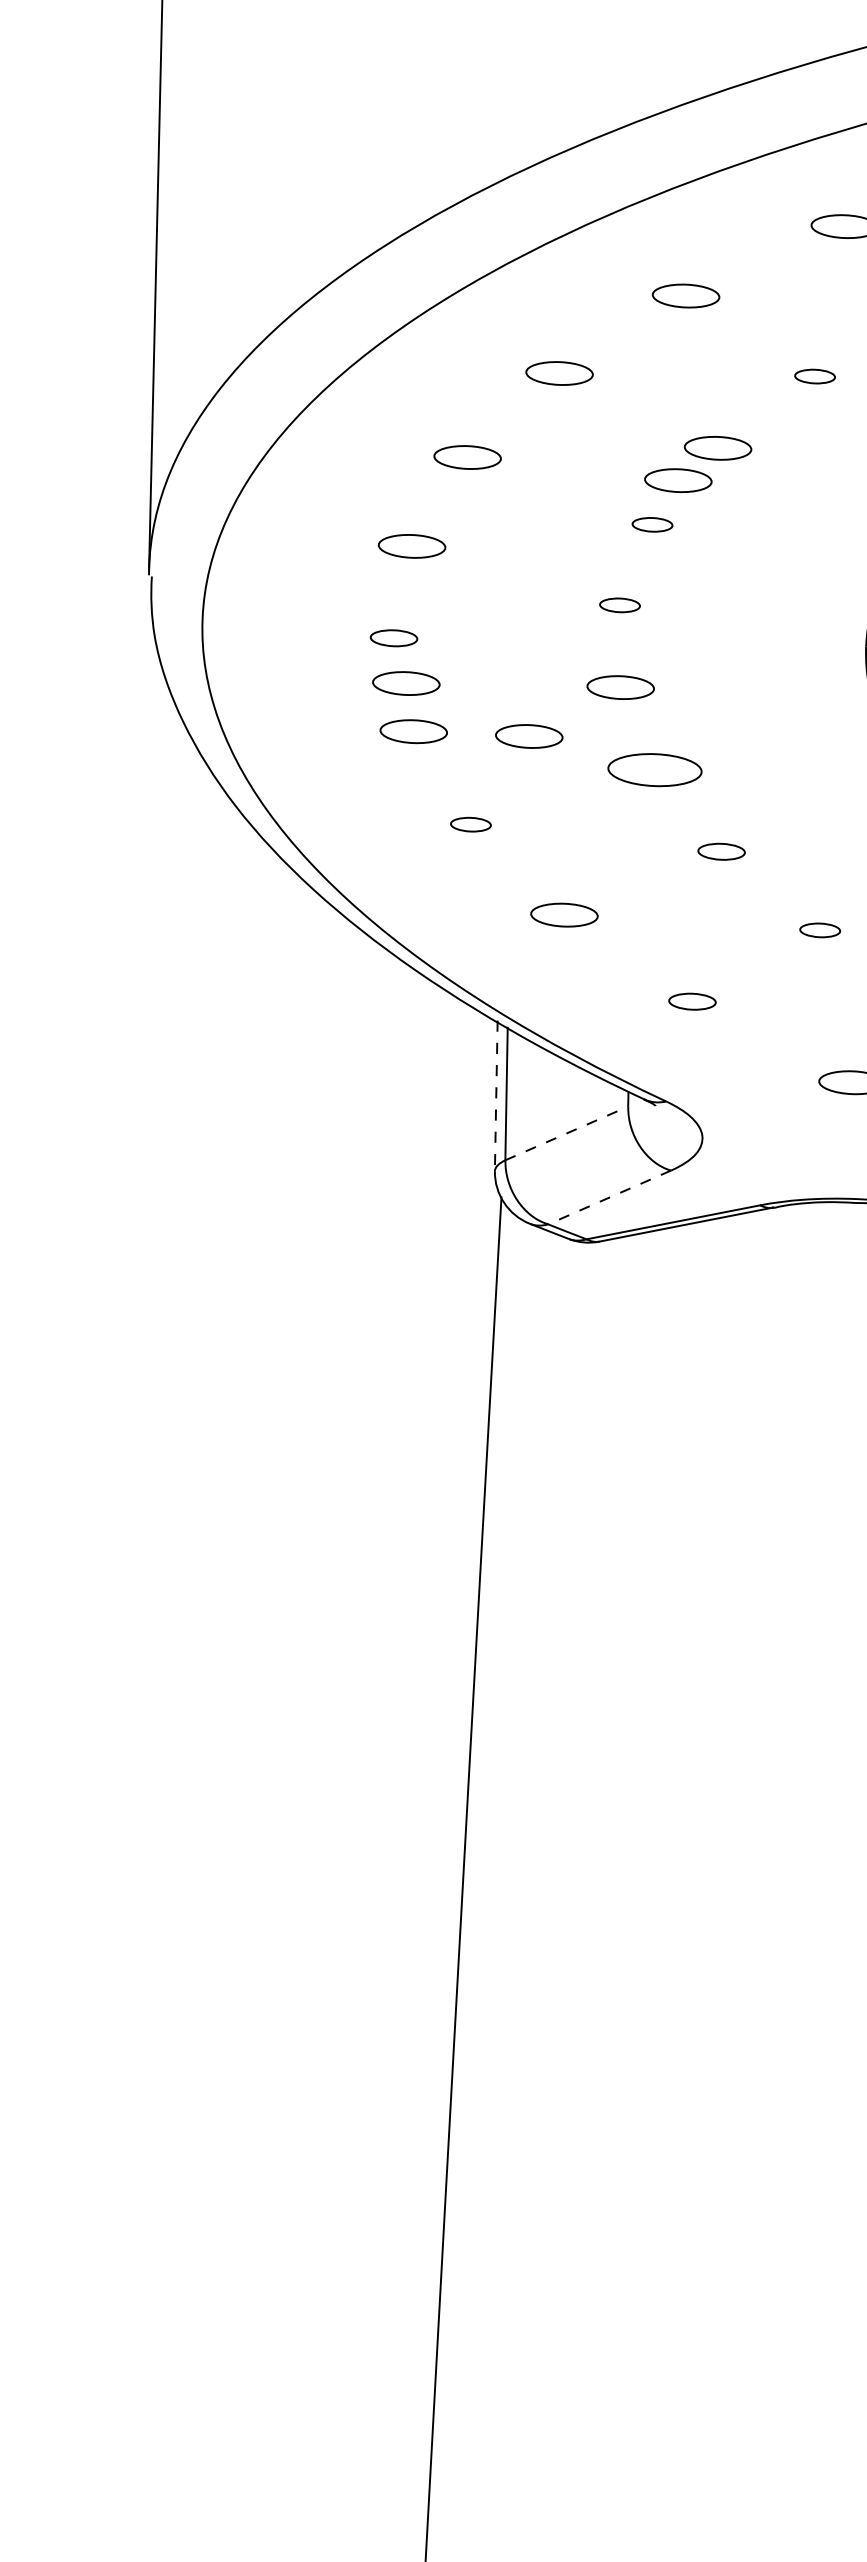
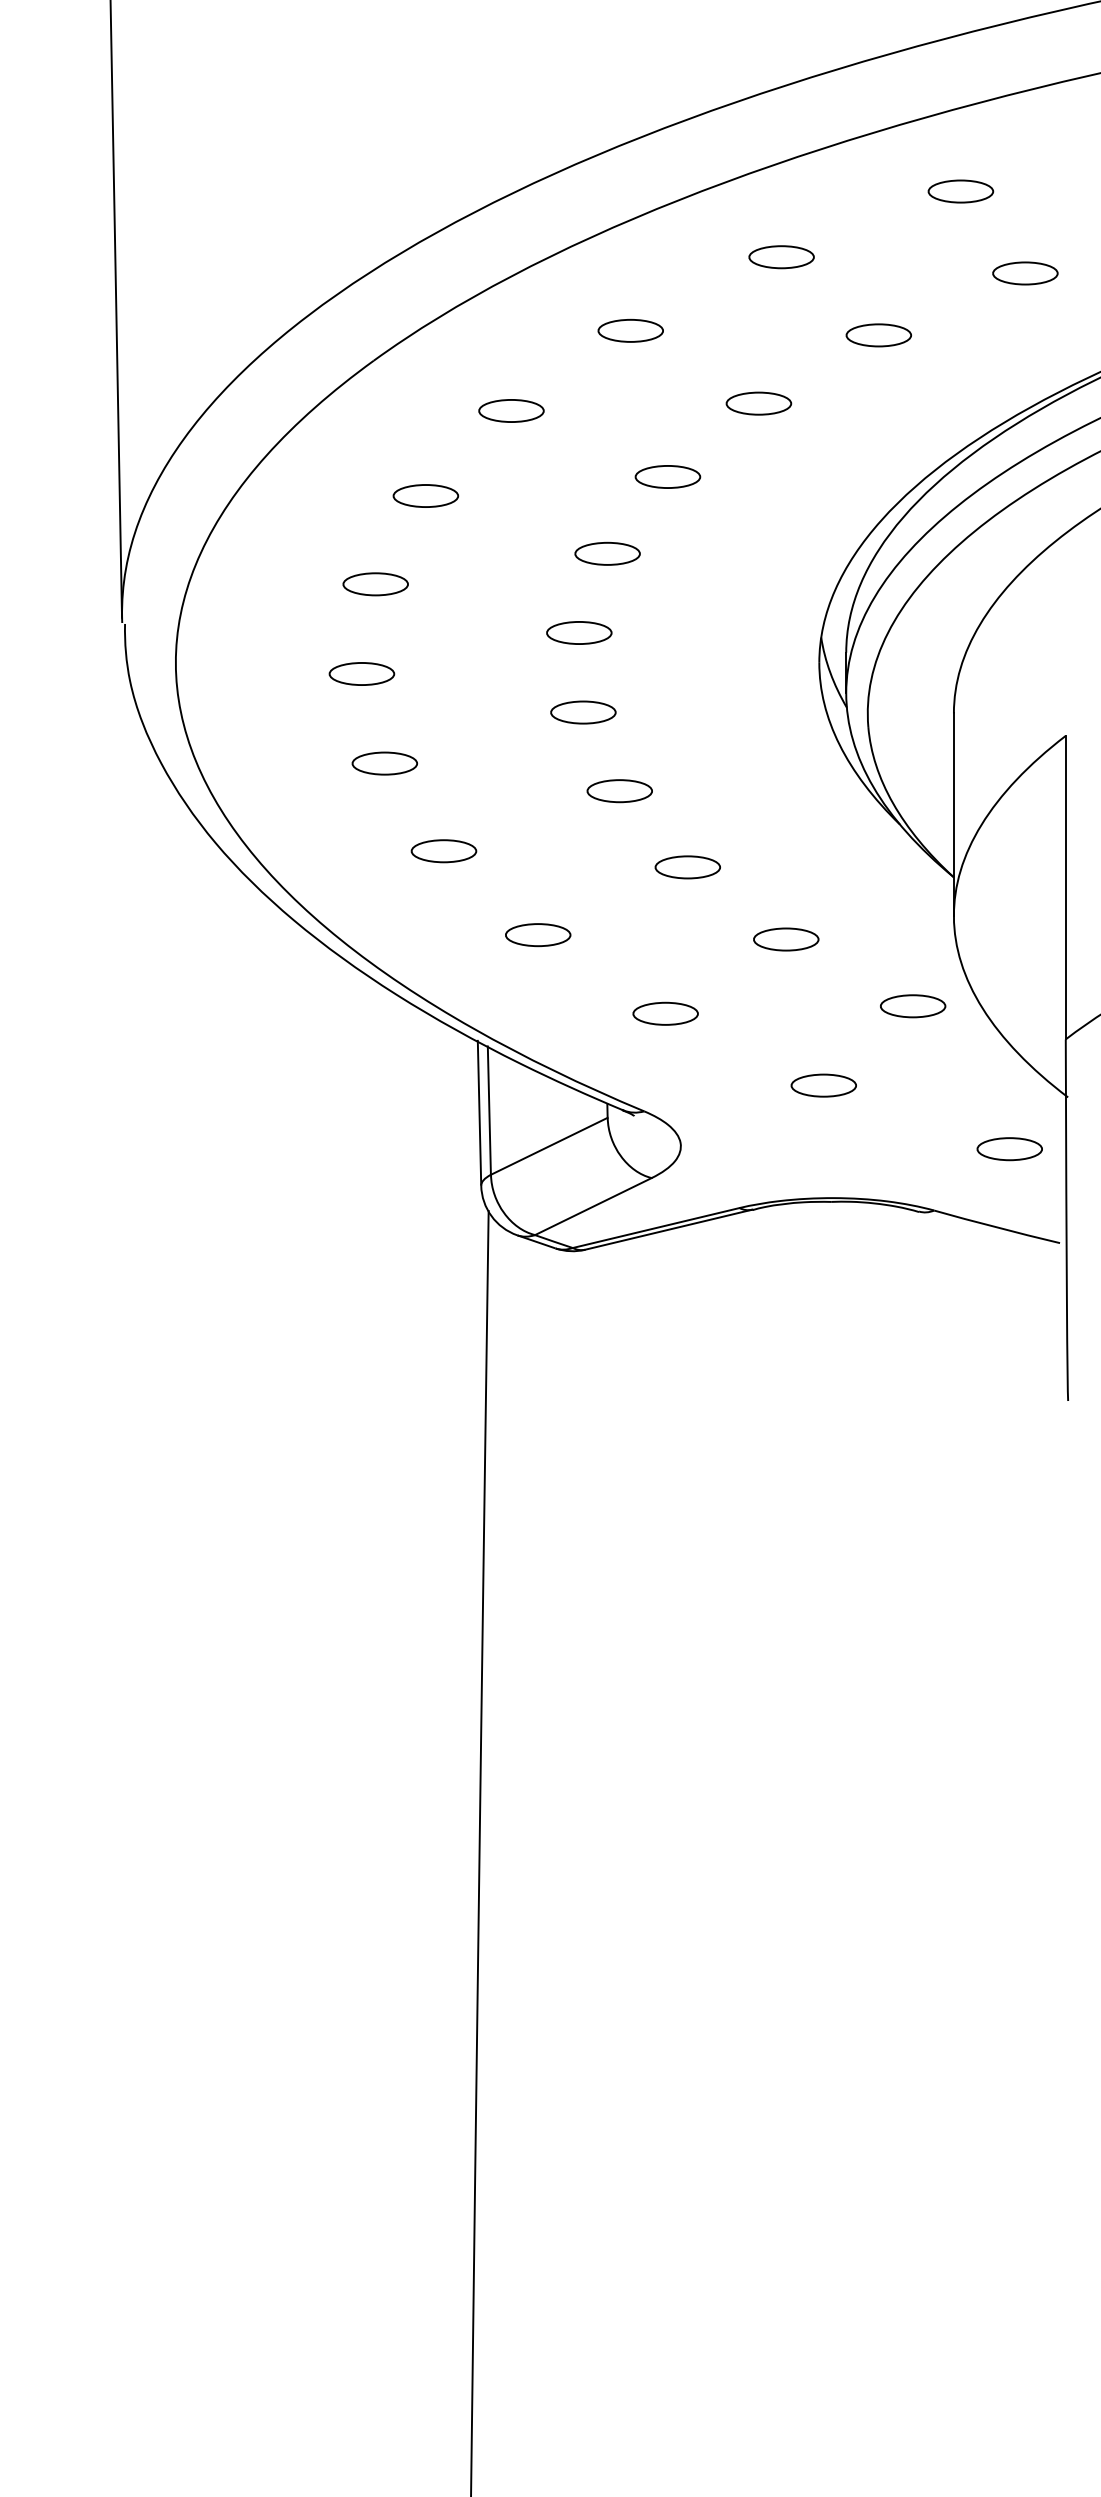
part: (814, 376) -> (758, 403), size x1.67
part: (678, 480) -> (630, 509), removed
part: (652, 524) -> (607, 553), size x1.67
part: (620, 604) -> (579, 632), size x1.67
part: (393, 637) -> (361, 673), size x1.43
part: (406, 683) -> (375, 717), removed
part: (528, 736) -> (496, 763), removed
part: (654, 770) -> (619, 791), size x0.71
part: (470, 824) -> (443, 851), size x1.67
part: (721, 851) -> (687, 867), size x1.43
part: (820, 930) -> (786, 939), size x1.67
part: (692, 1001) -> (665, 1013), size x1.43
line: (496, 1095) -> (479, 1112), dashed -> solid
line: (566, 1133) -> (549, 1146), dashed -> solid
line: (609, 1197) -> (593, 1206), dashed -> solid

